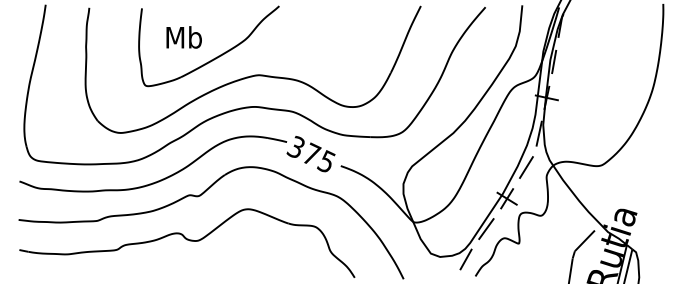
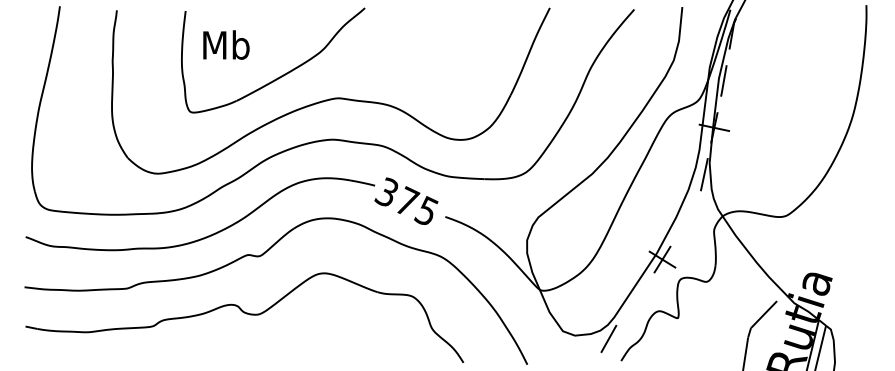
text: (183, 37) -> (225, 45), moved
line: (526, 167) -> (687, 218), removed
line: (486, 228) -> (635, 298), removed

